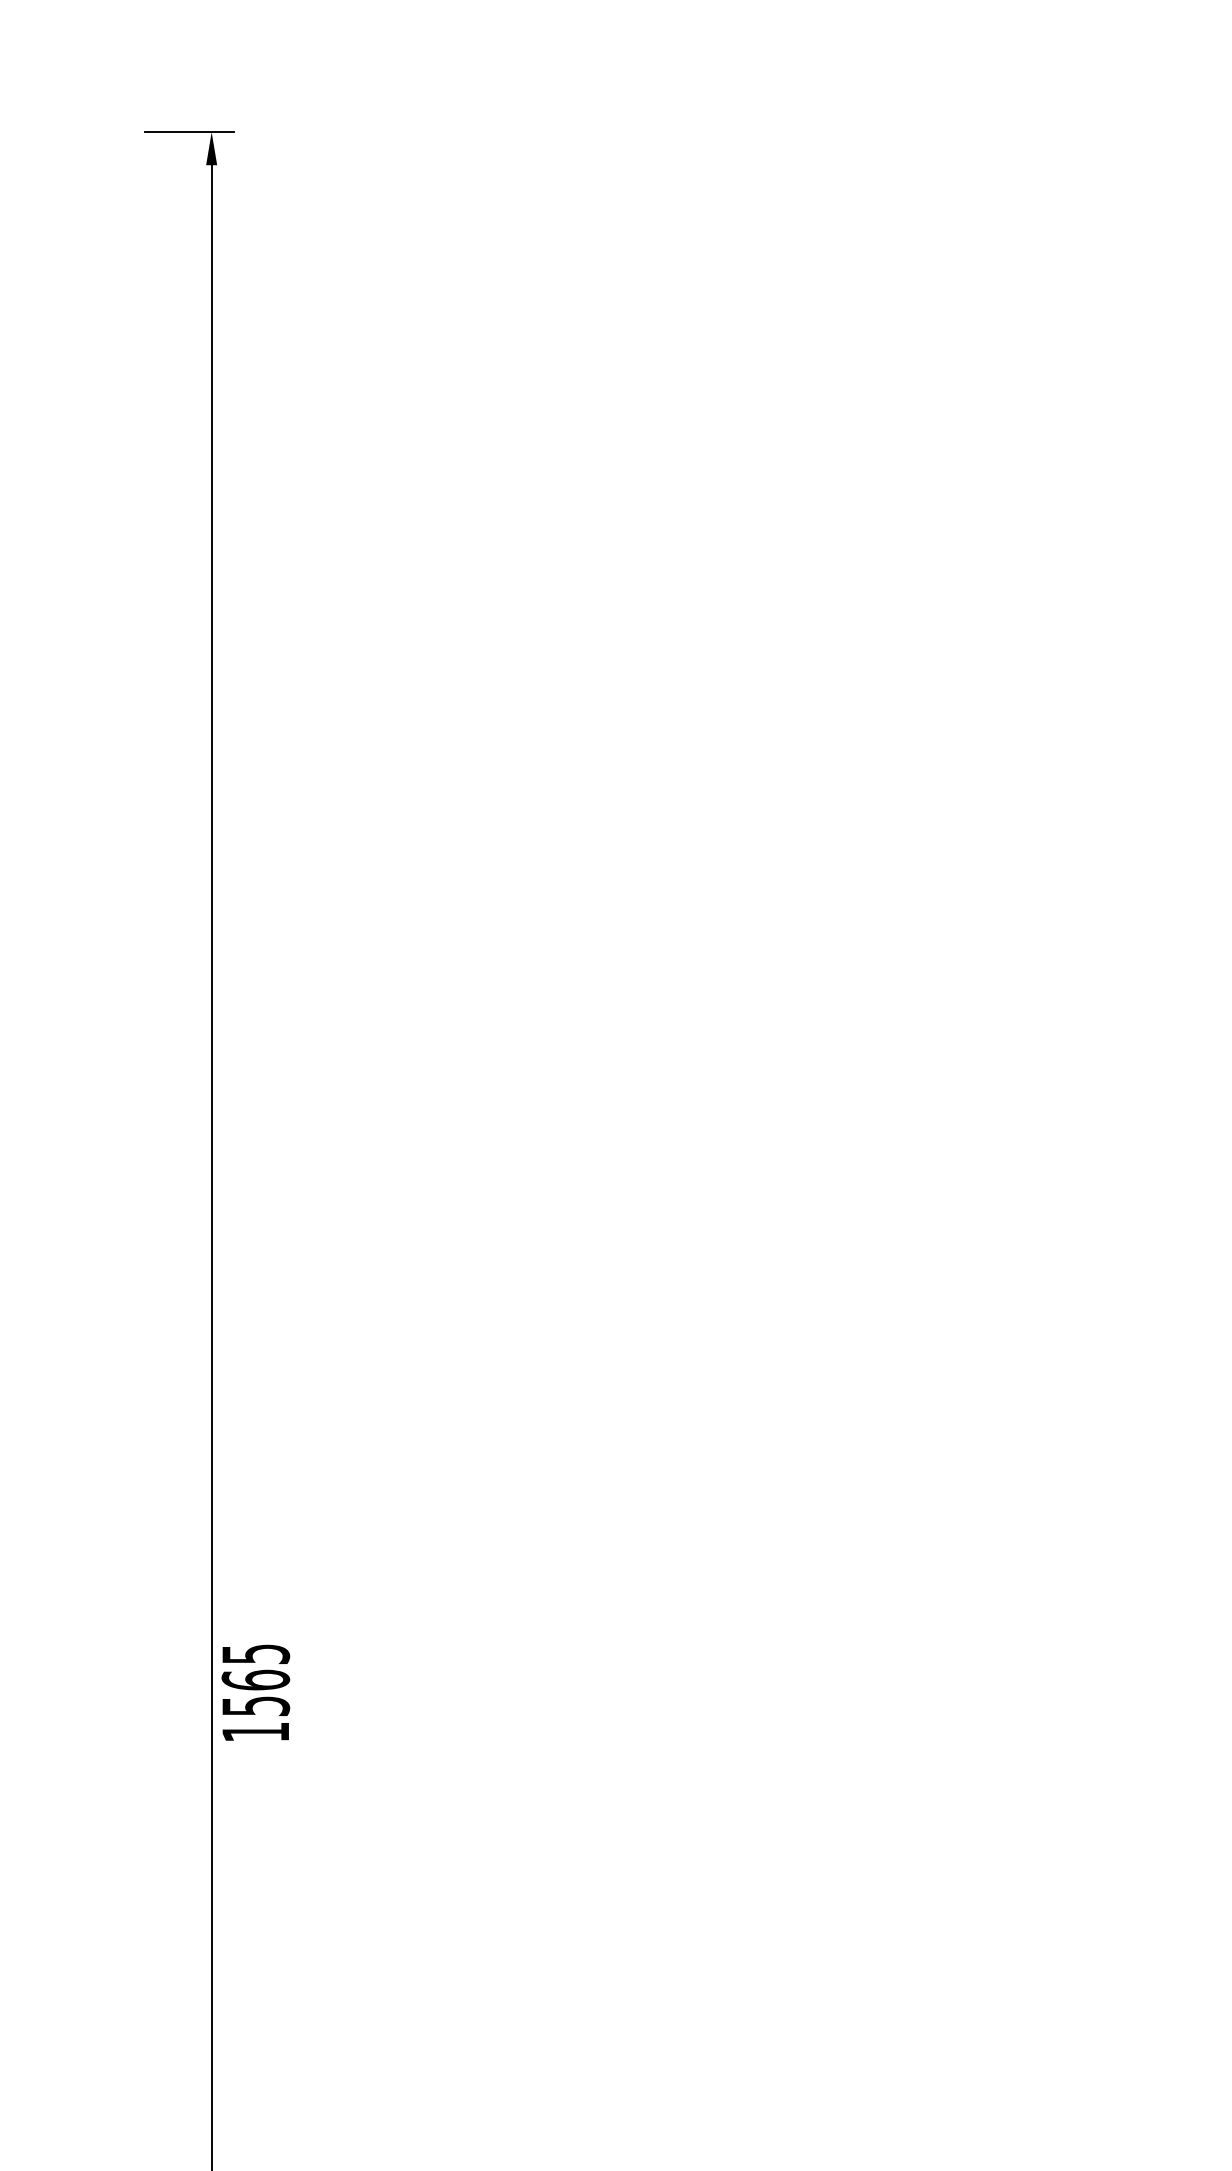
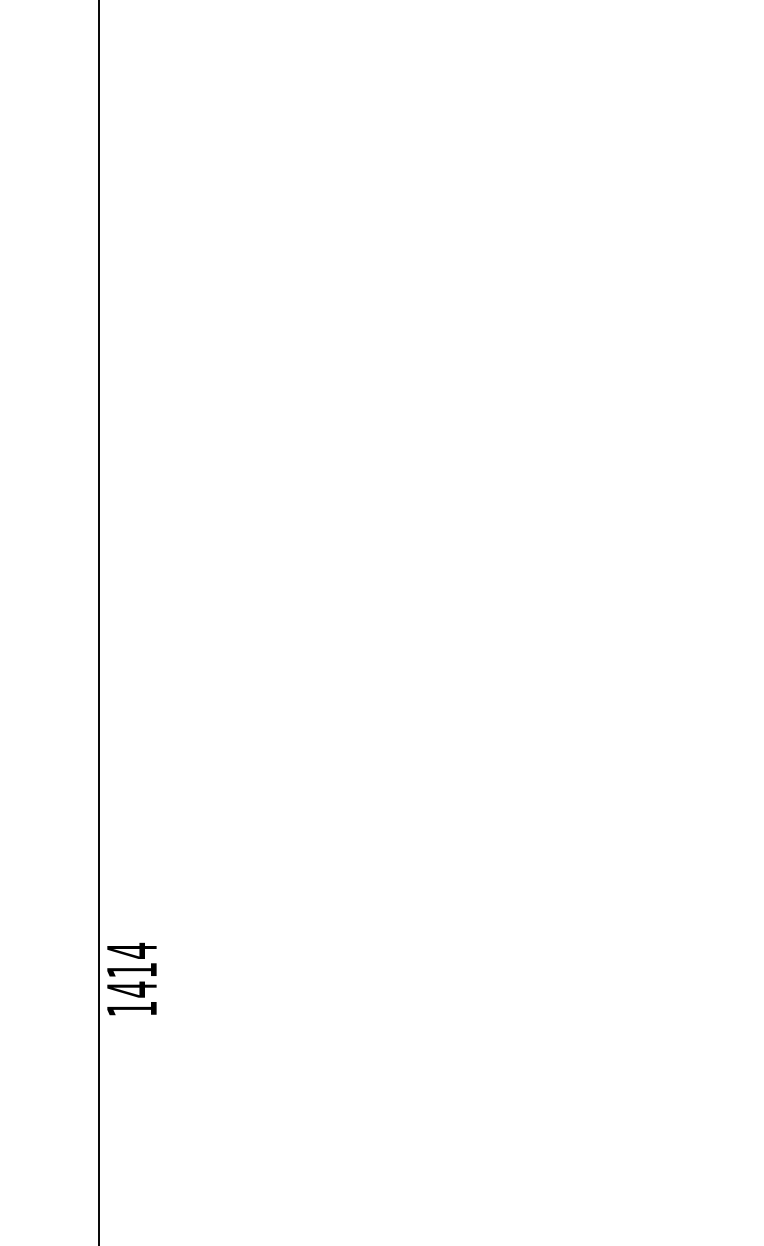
text: (255, 1680) -> (131, 970), 1565 -> 1414

